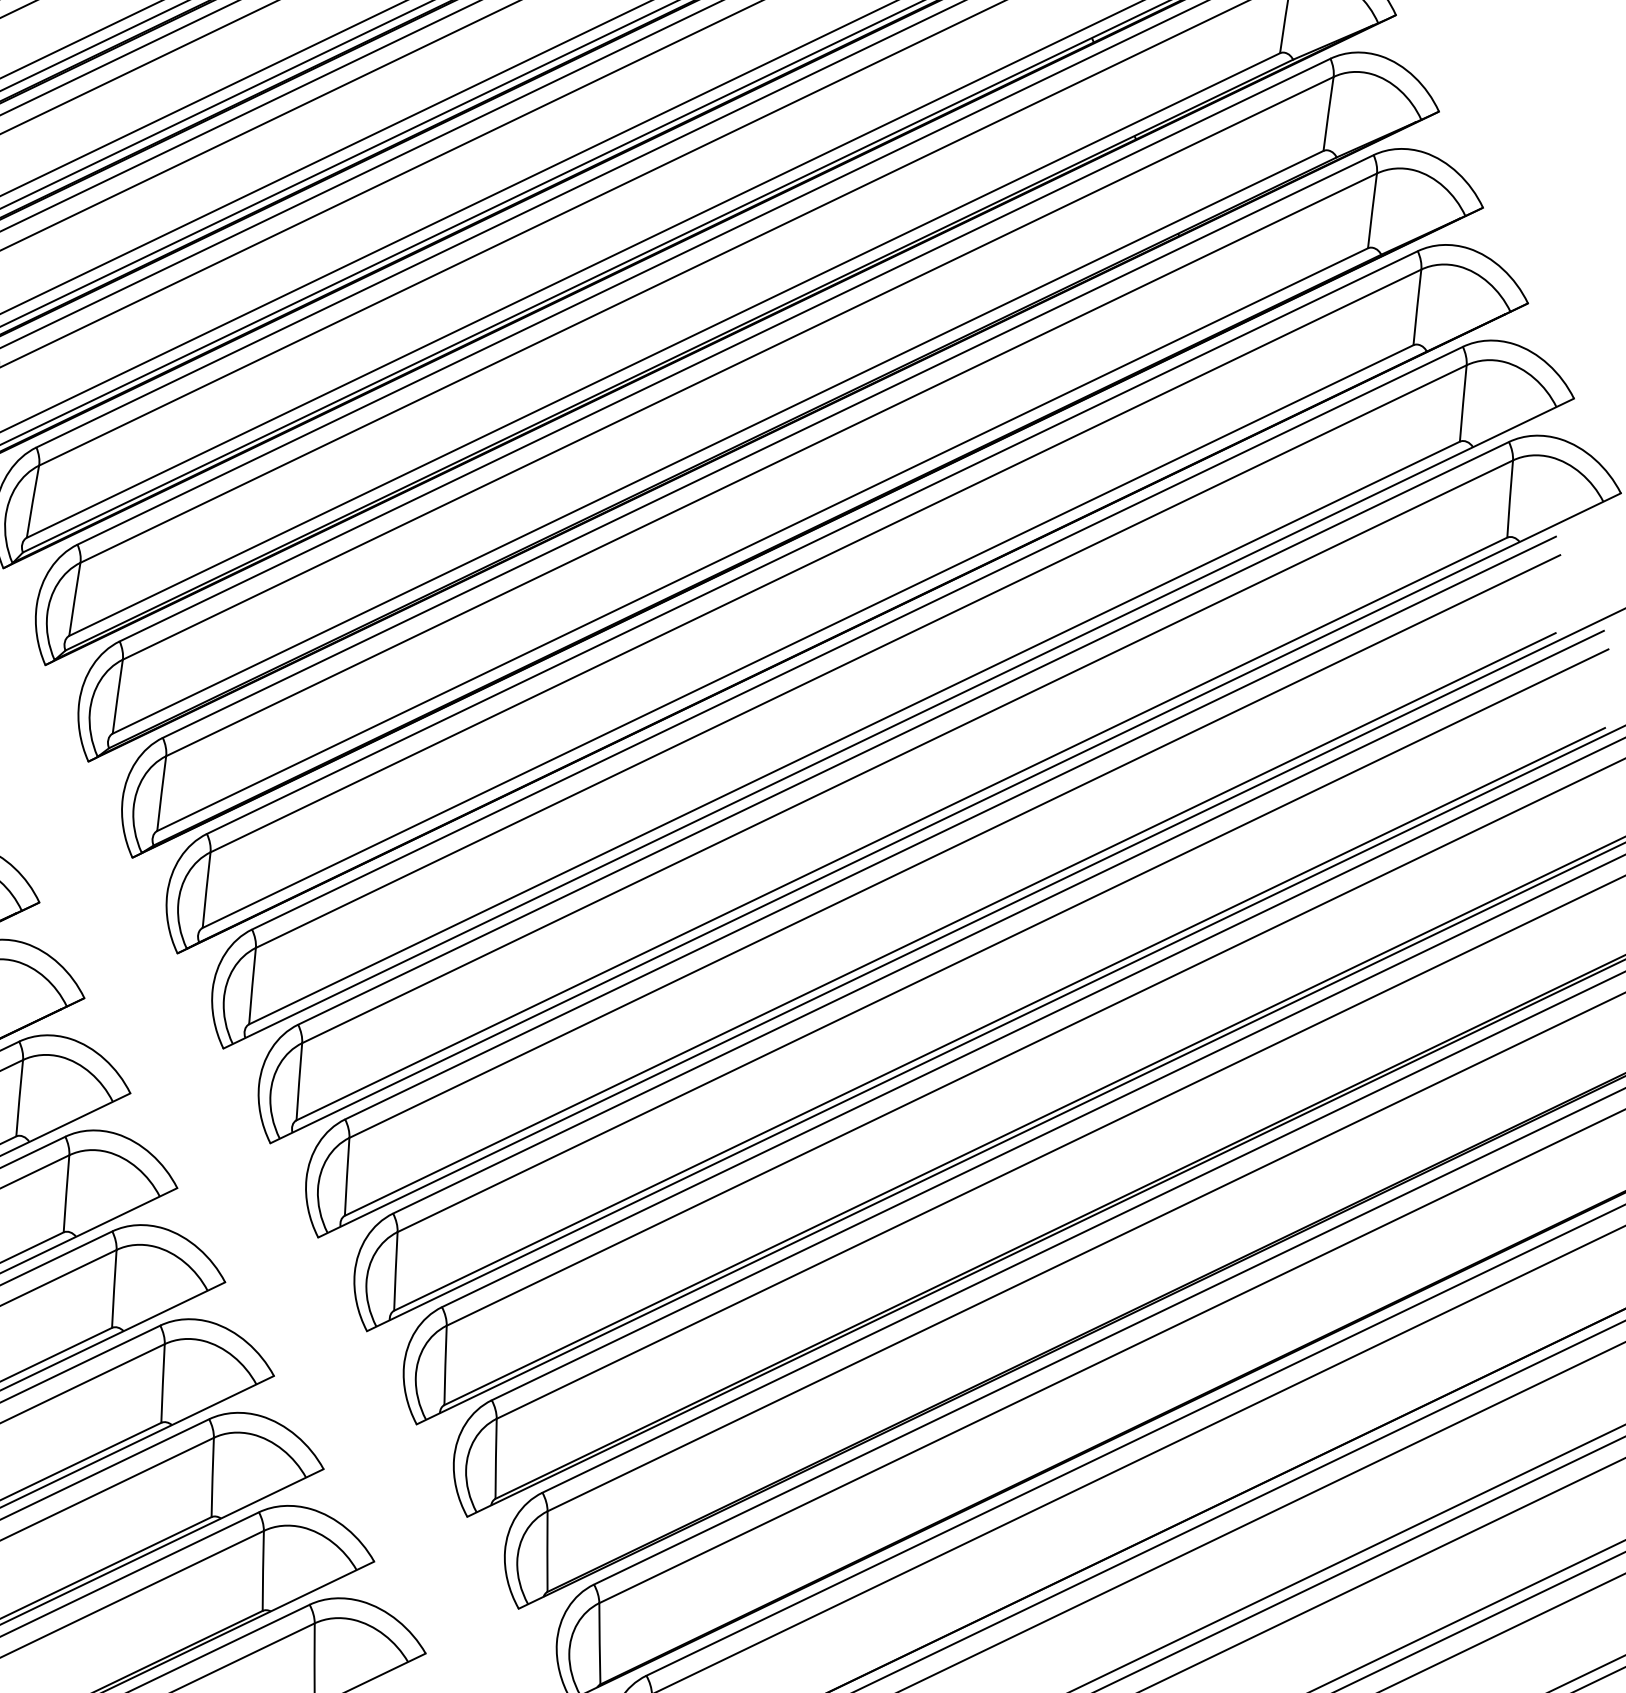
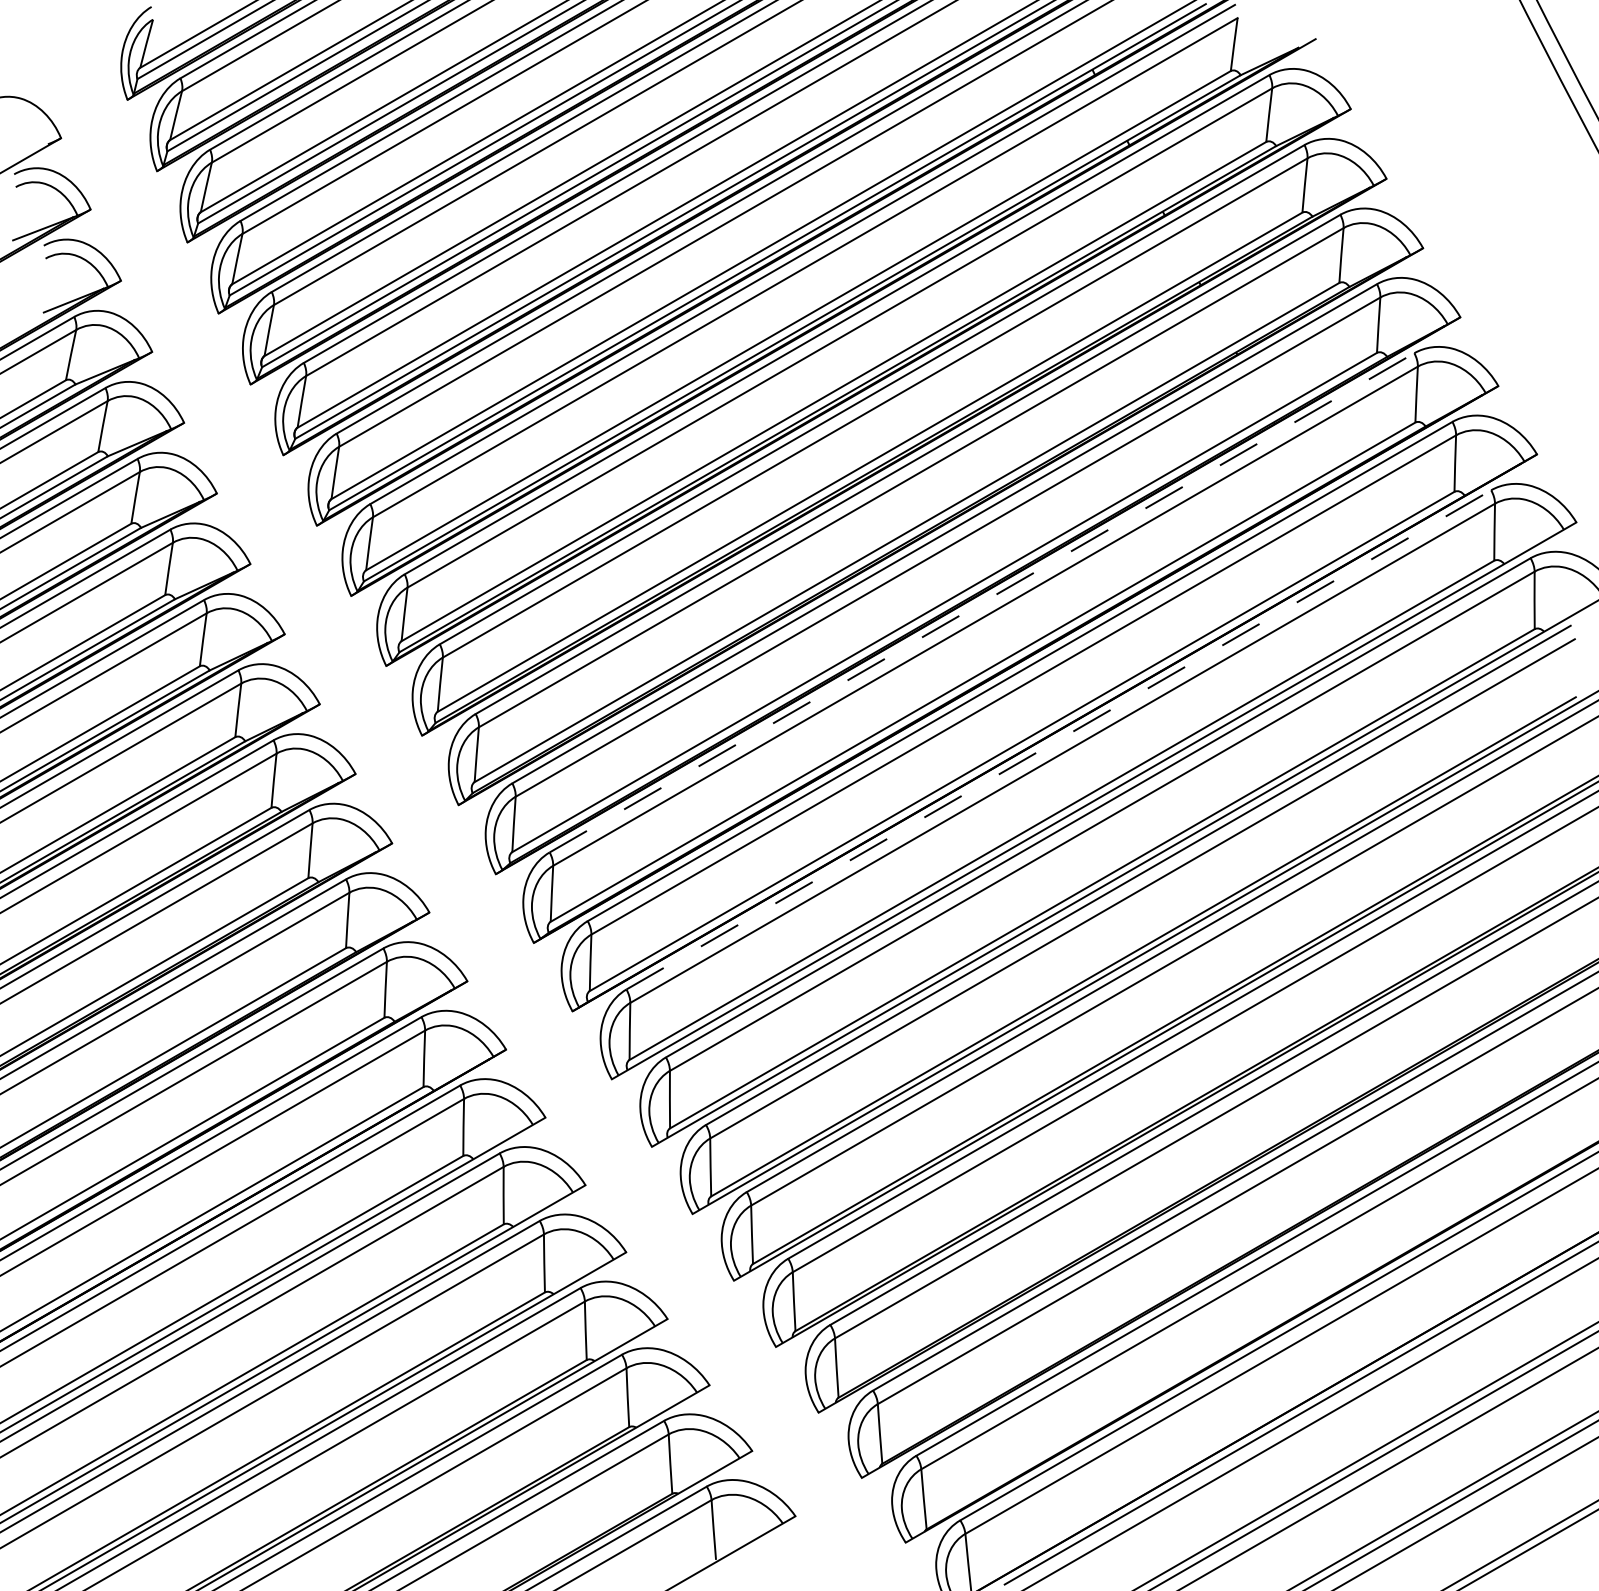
line: (768, 446) -> (982, 602), solid -> dashed
line: (858, 637) -> (1059, 739), solid -> dashed

